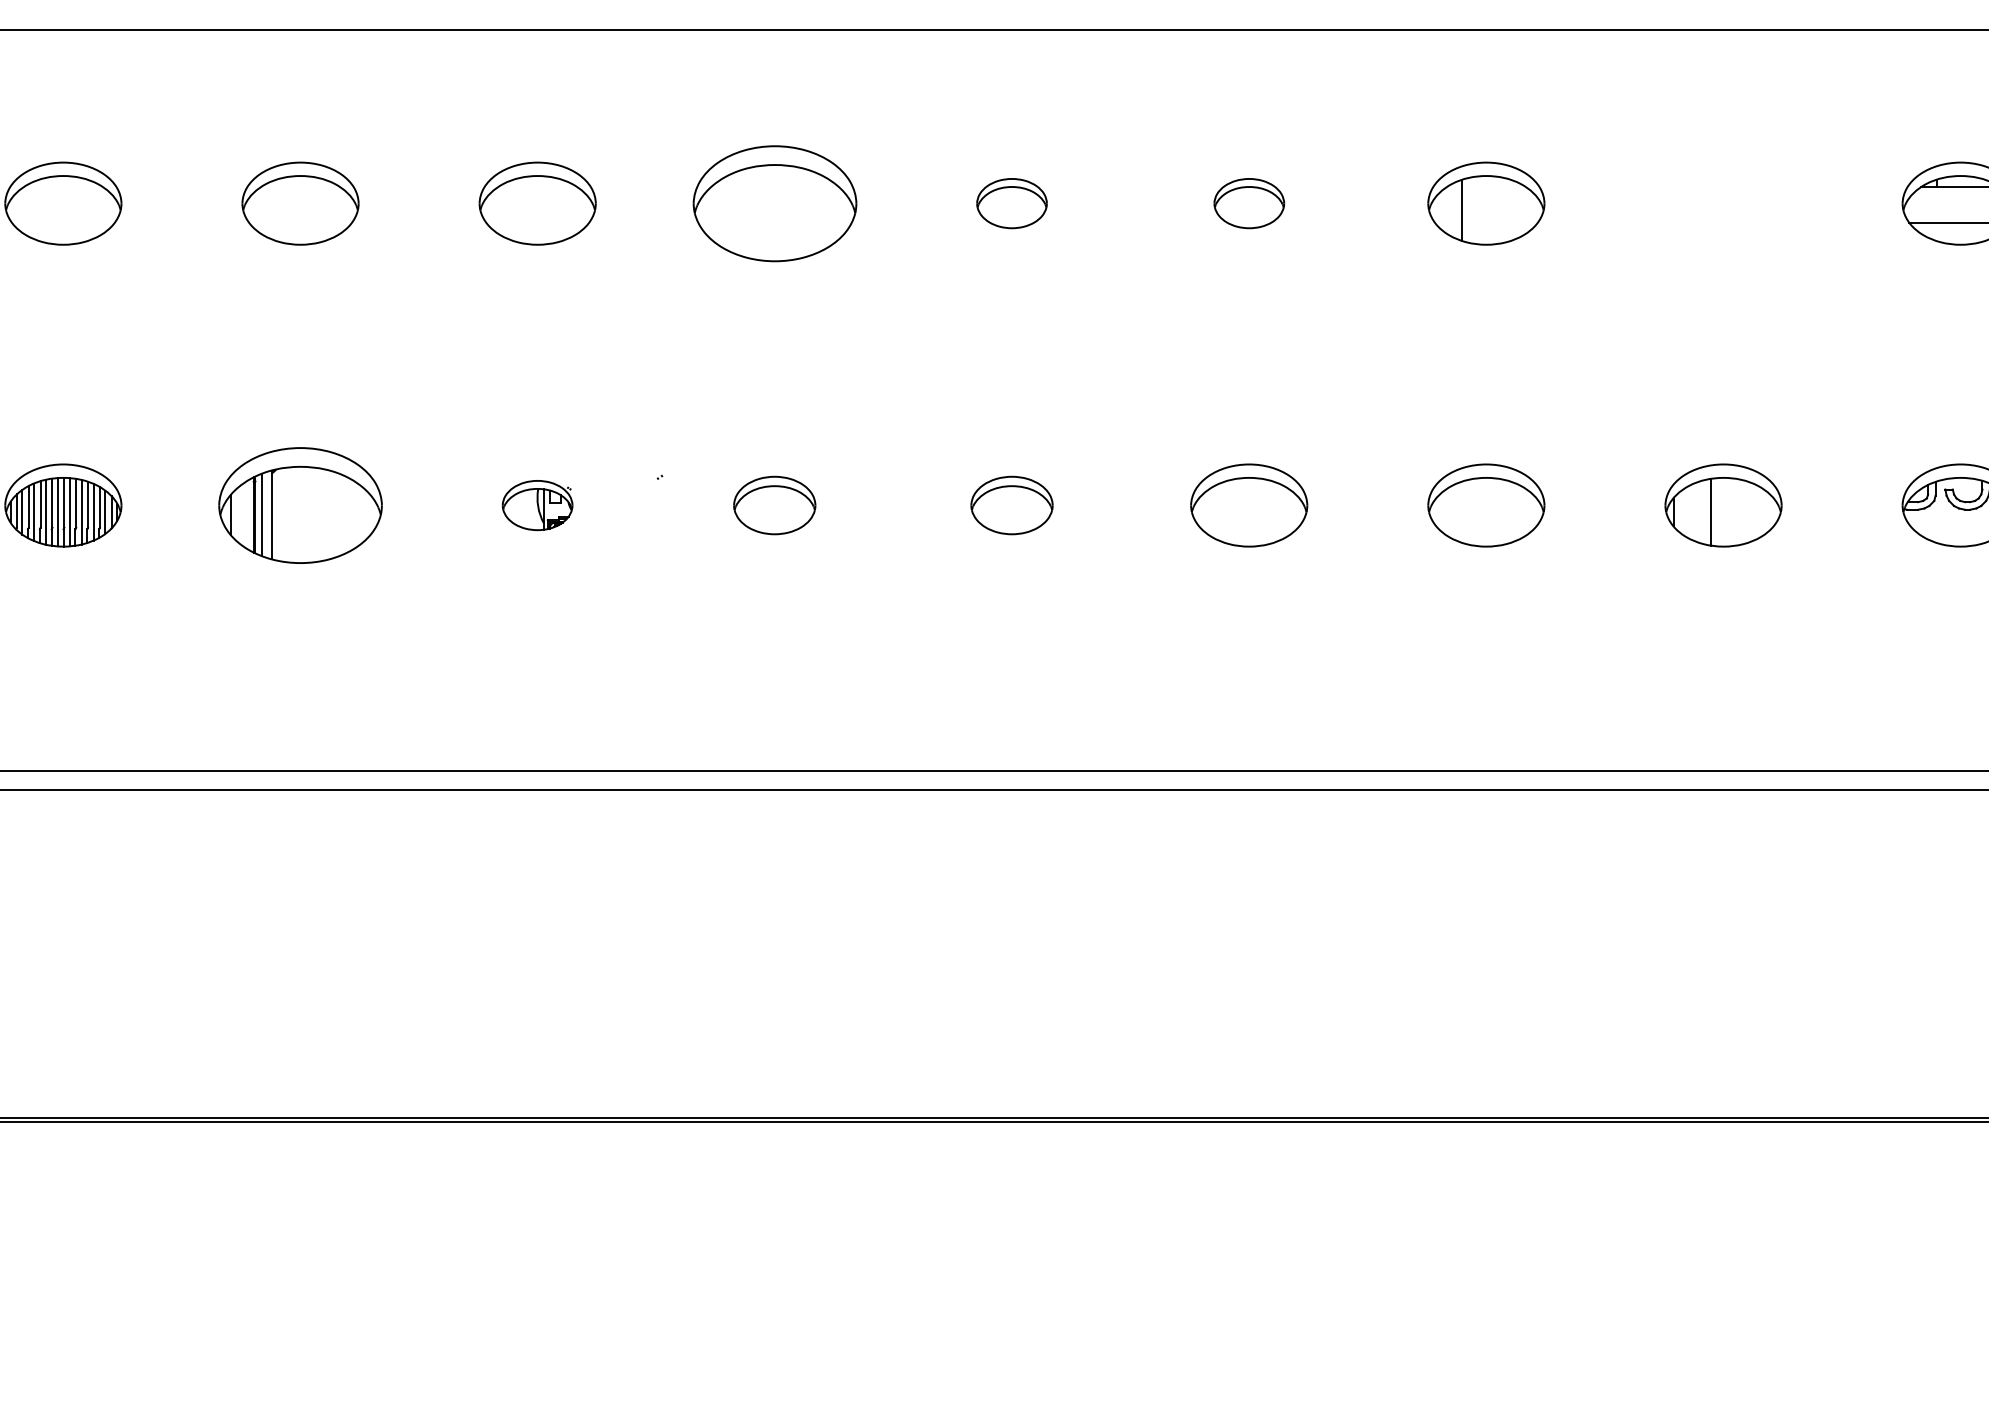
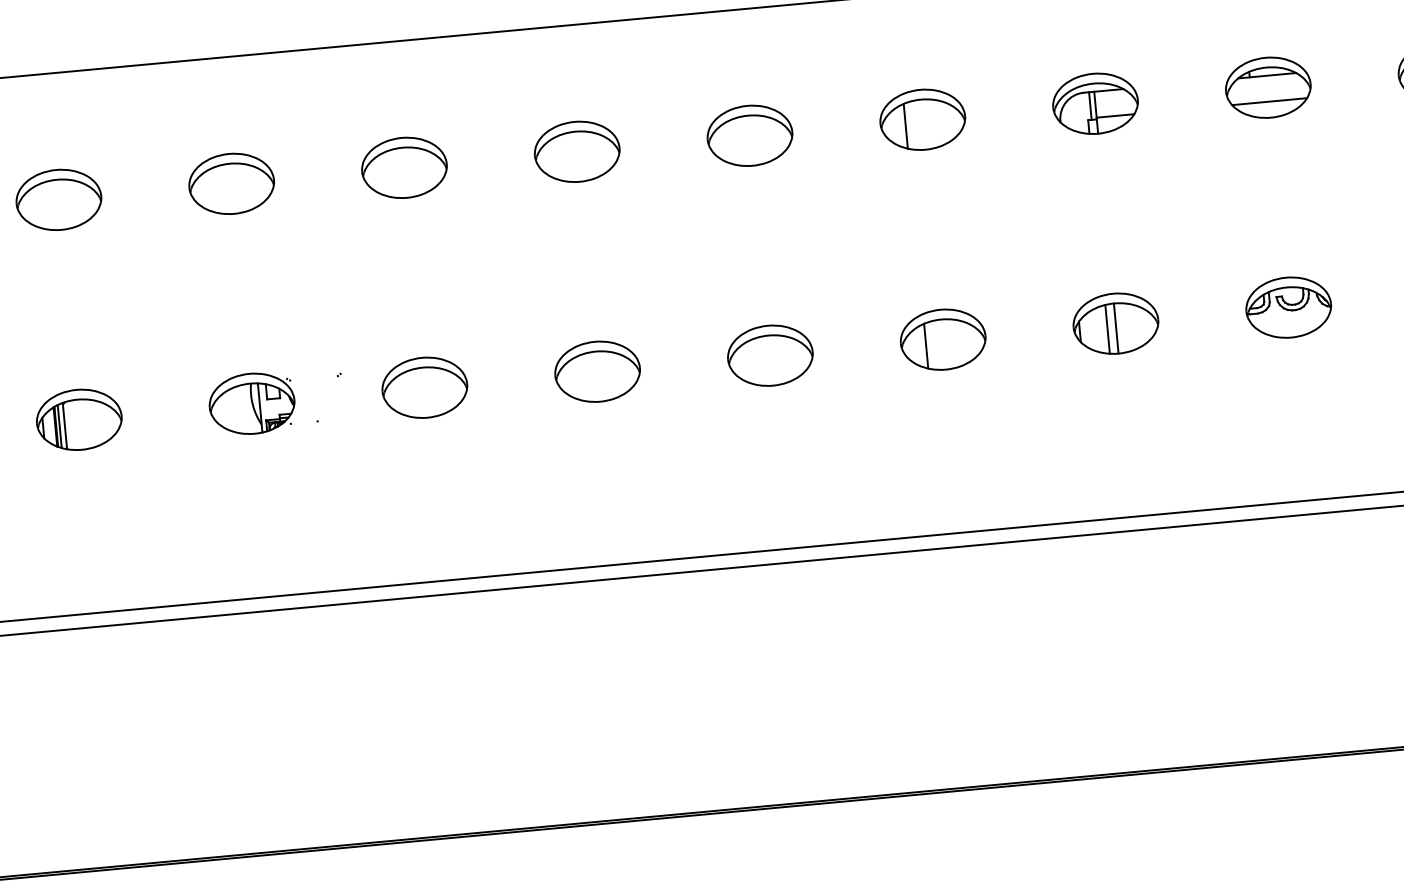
part: (774, 203) -> (404, 167), size x0.71
part: (1011, 203) -> (576, 151), size x1.67
part: (1249, 203) -> (750, 135), size x1.67
part: (1723, 203) -> (1095, 103), added
part: (300, 505) -> (79, 419), size x0.71
part: (537, 505) -> (251, 403), size x1.67
part: (774, 505) -> (424, 387), size x1.43
part: (1011, 505) -> (597, 371), size x1.43
line: (1462, 511) -> (926, 345), added
line: (1723, 511) -> (1116, 328), added

